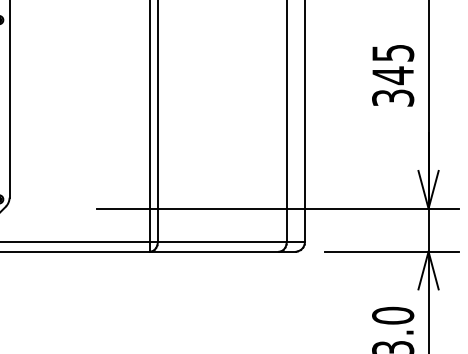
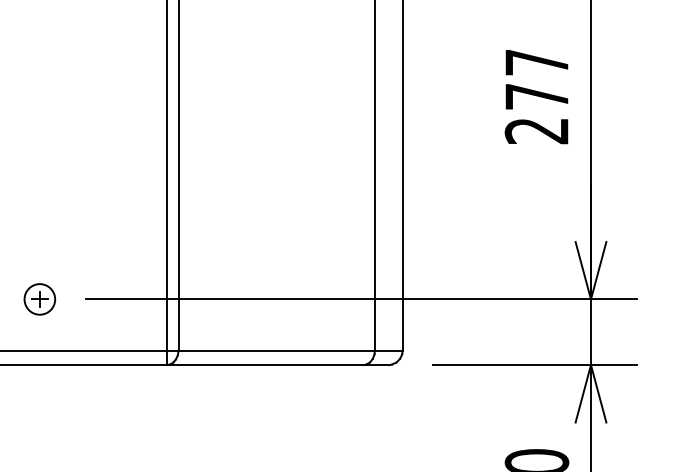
text: (393, 75) -> (537, 96), 345 -> 277
part: (66, 208) -> (39, 299), added

